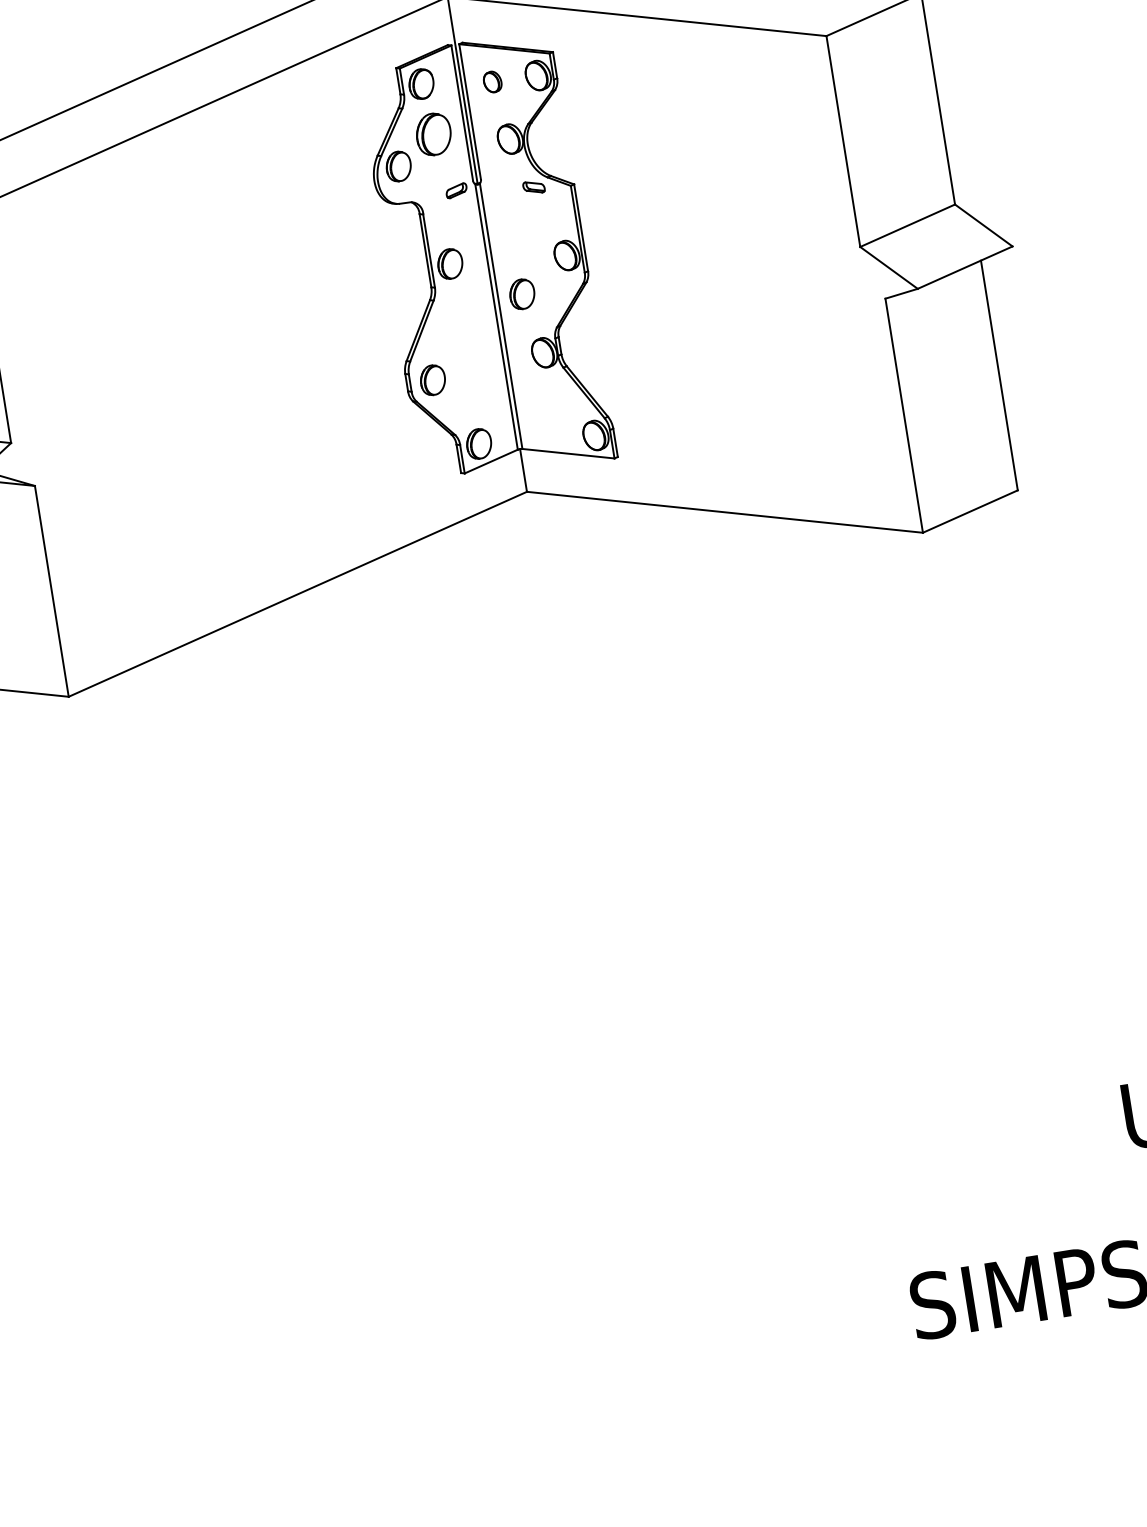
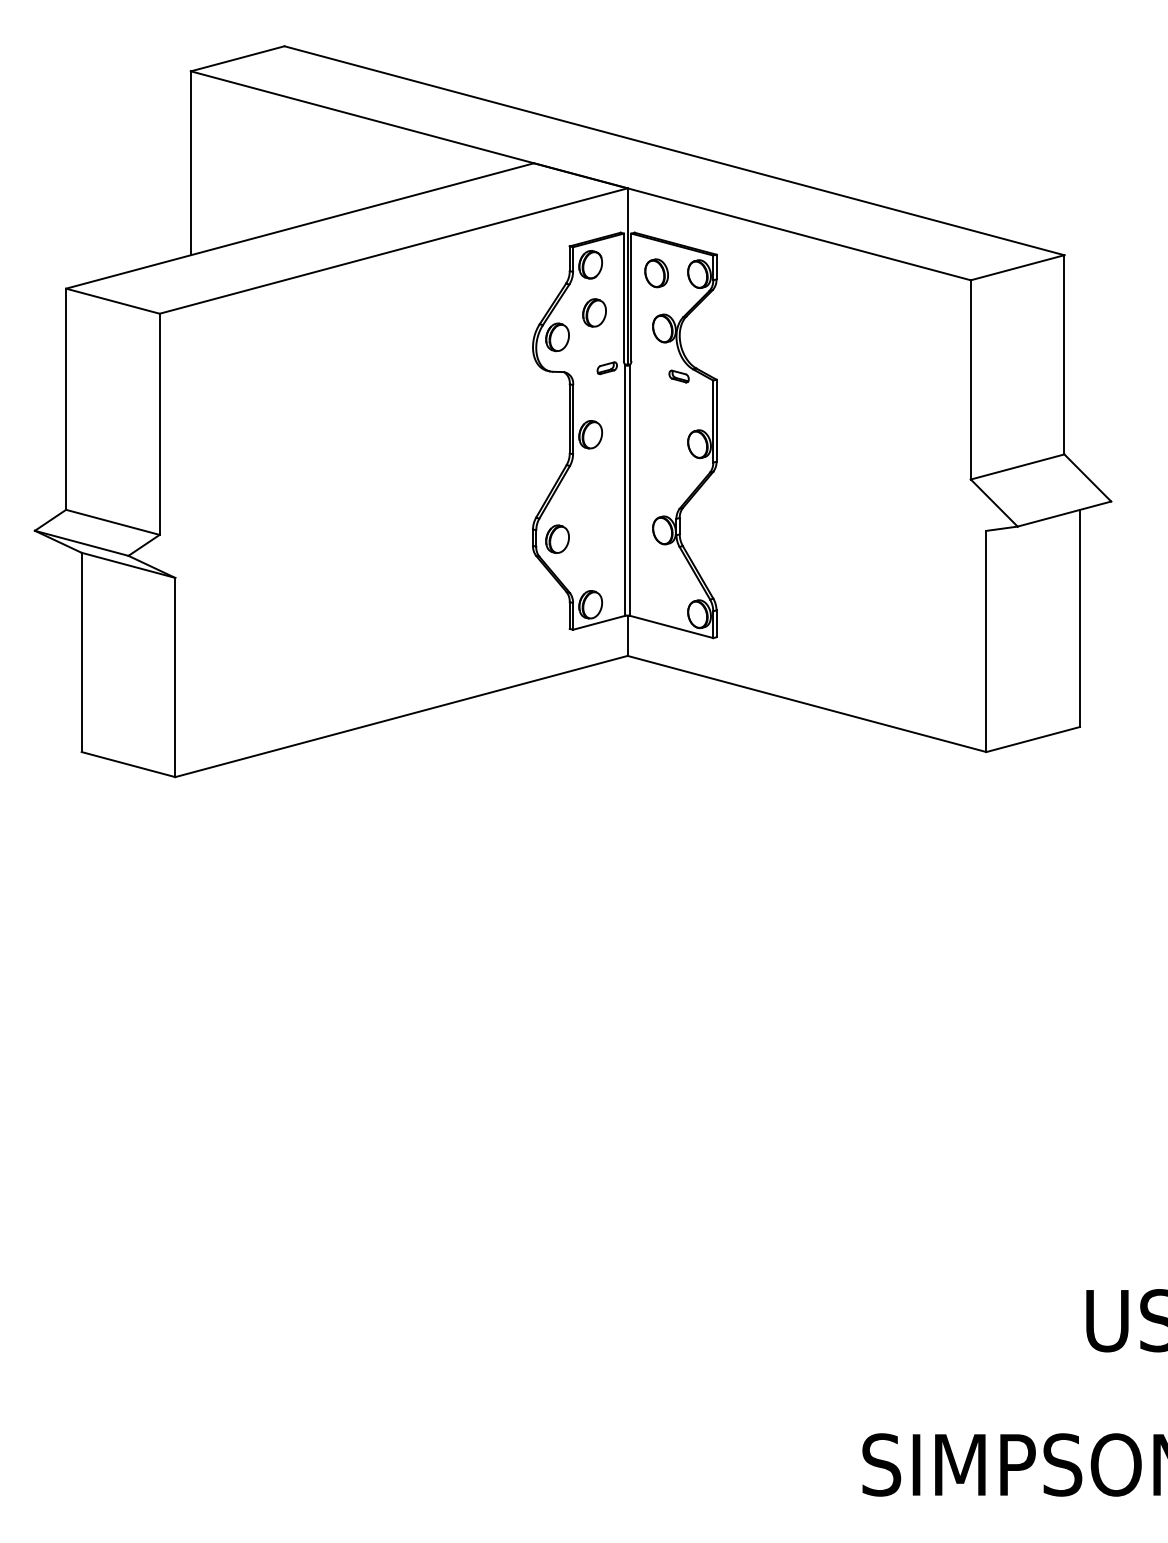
part: (492, 82) -> (656, 273), size x1.43
part: (433, 133) -> (594, 312), size x0.71
part: (522, 293) -> (652, 472), removed

